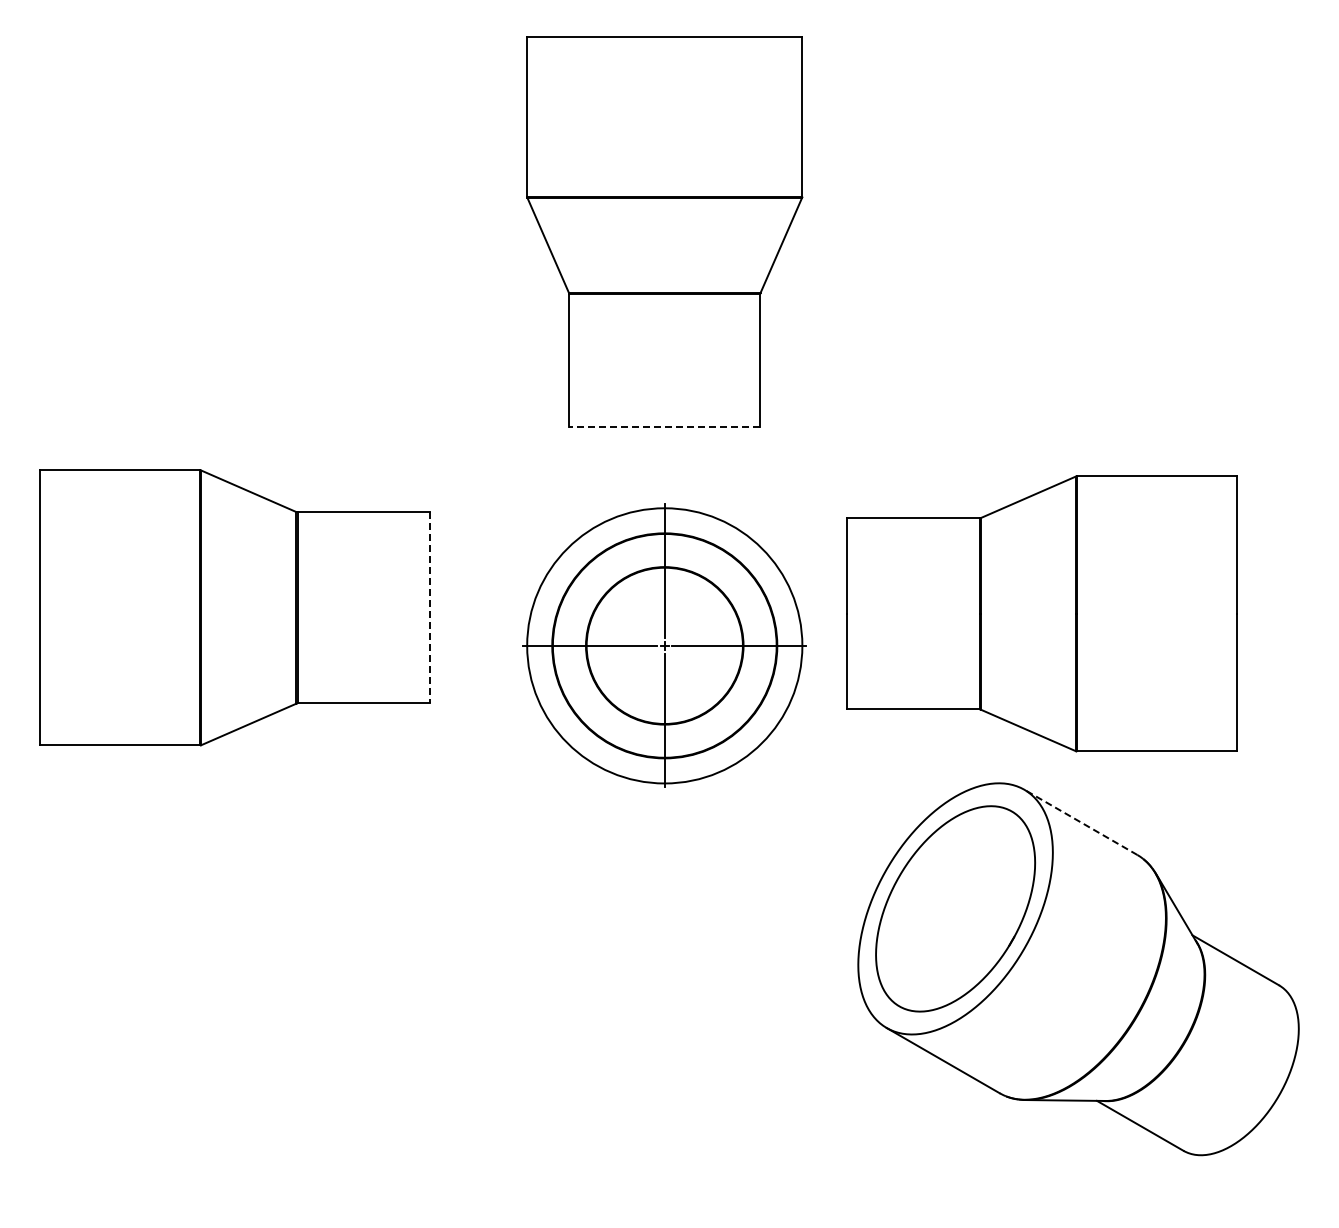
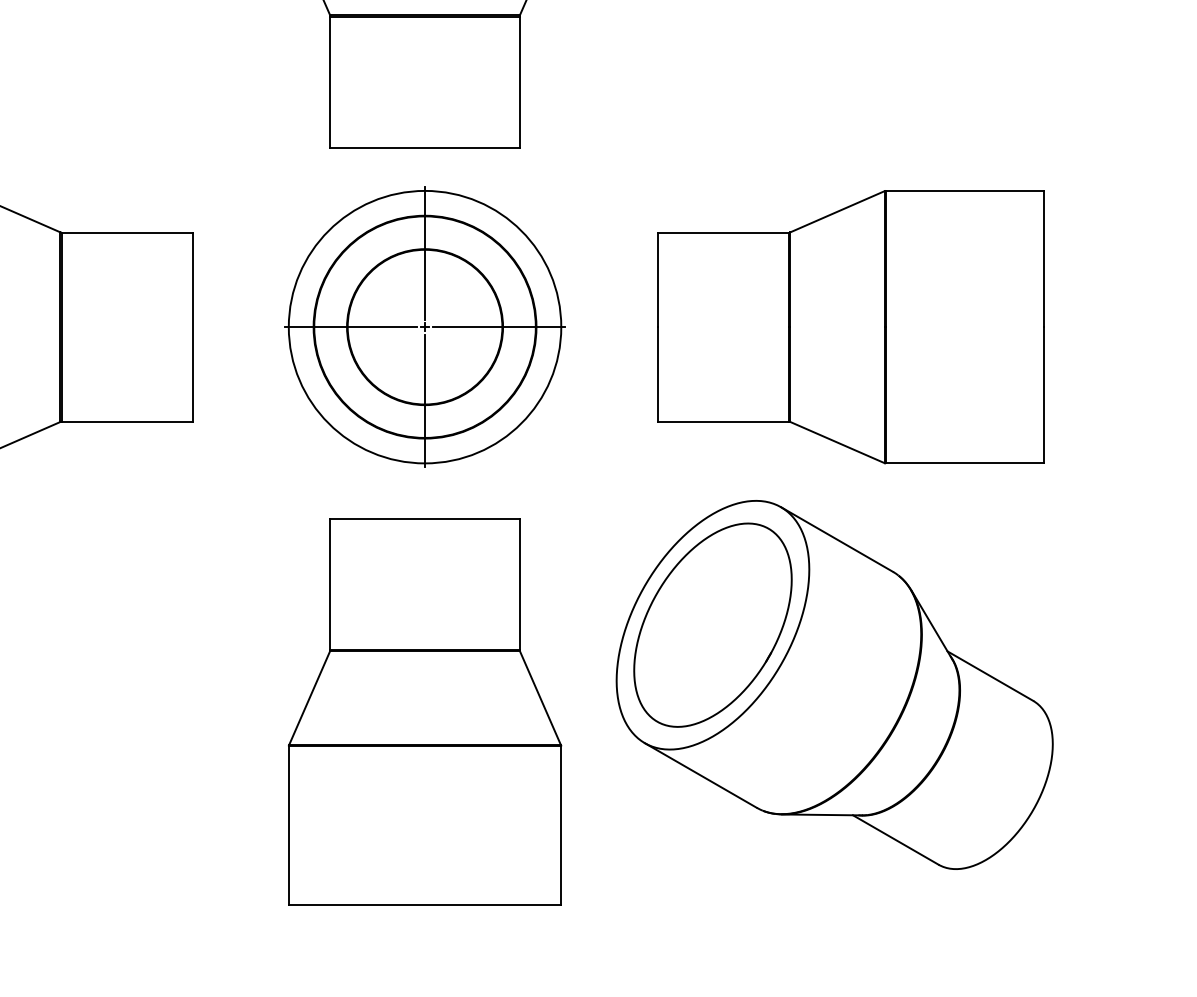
line: (664, 426) -> (424, 147), dashed -> solid
line: (430, 607) -> (193, 326), dashed -> solid
part: (1041, 613) -> (850, 326), moved
part: (664, 645) -> (424, 326), moved
line: (1080, 822) -> (836, 539), dashed -> solid
part: (664, 995) -> (424, 710), added

